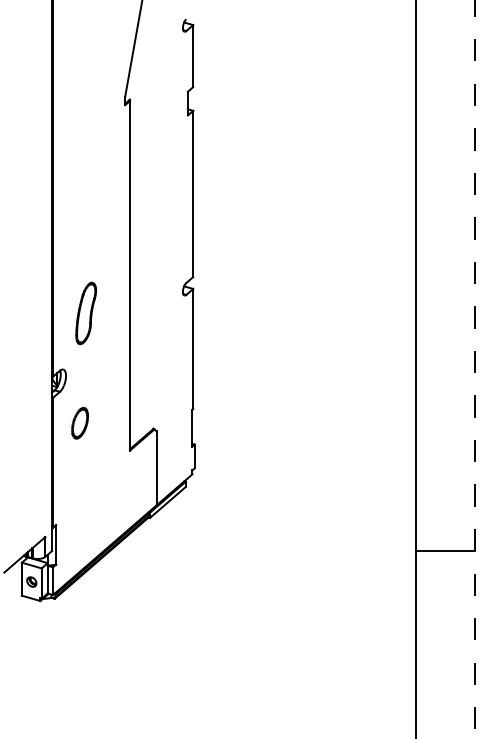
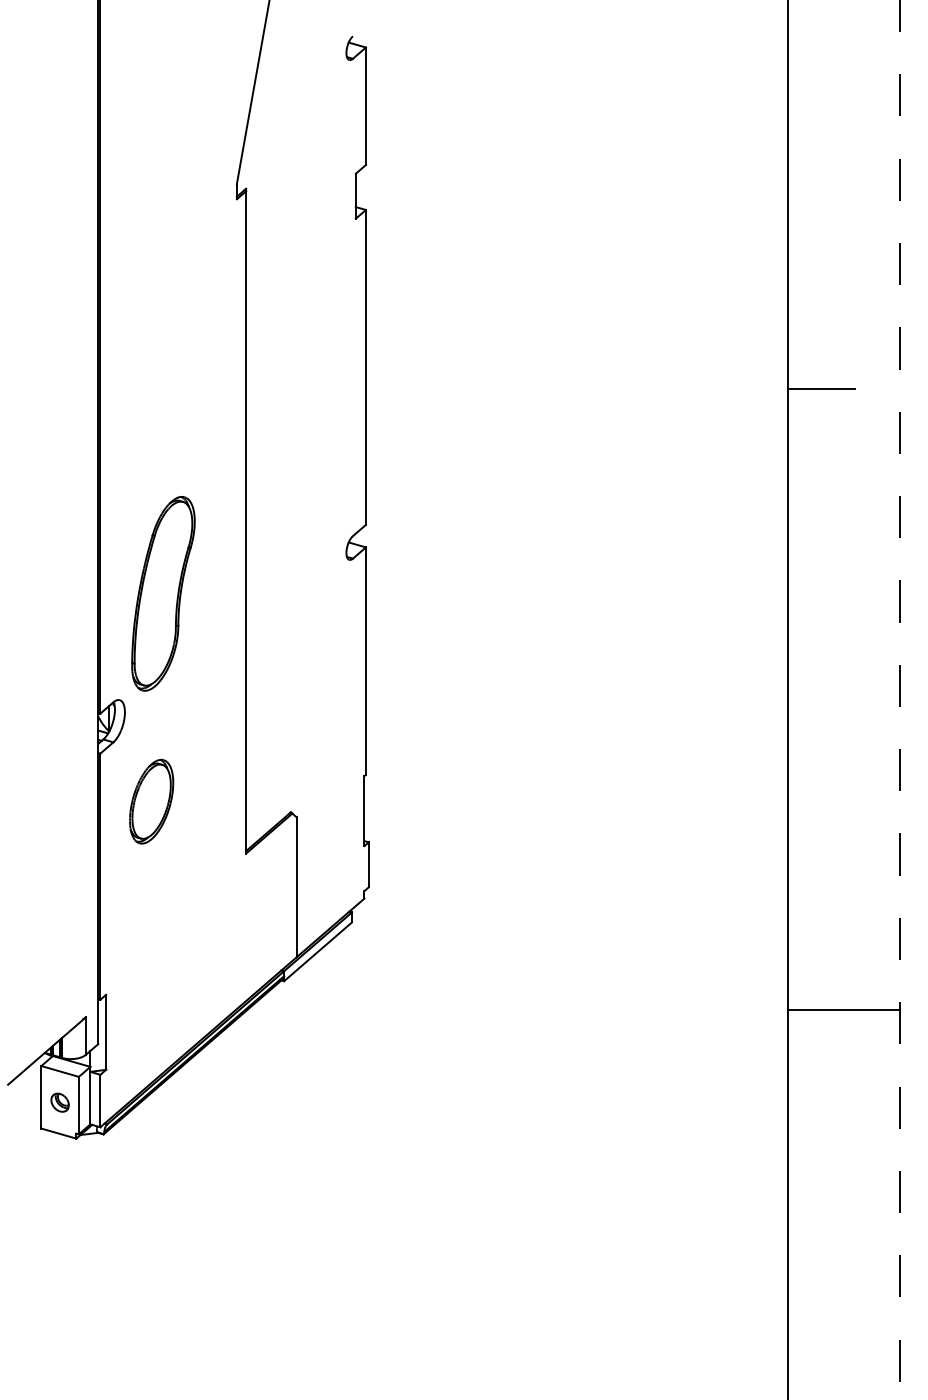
line: (433, 205) -> (821, 389), added
part: (85, 313) -> (161, 593), size x1.67
part: (79, 423) -> (150, 802), size x1.43
line: (445, 550) -> (843, 1008), moved

